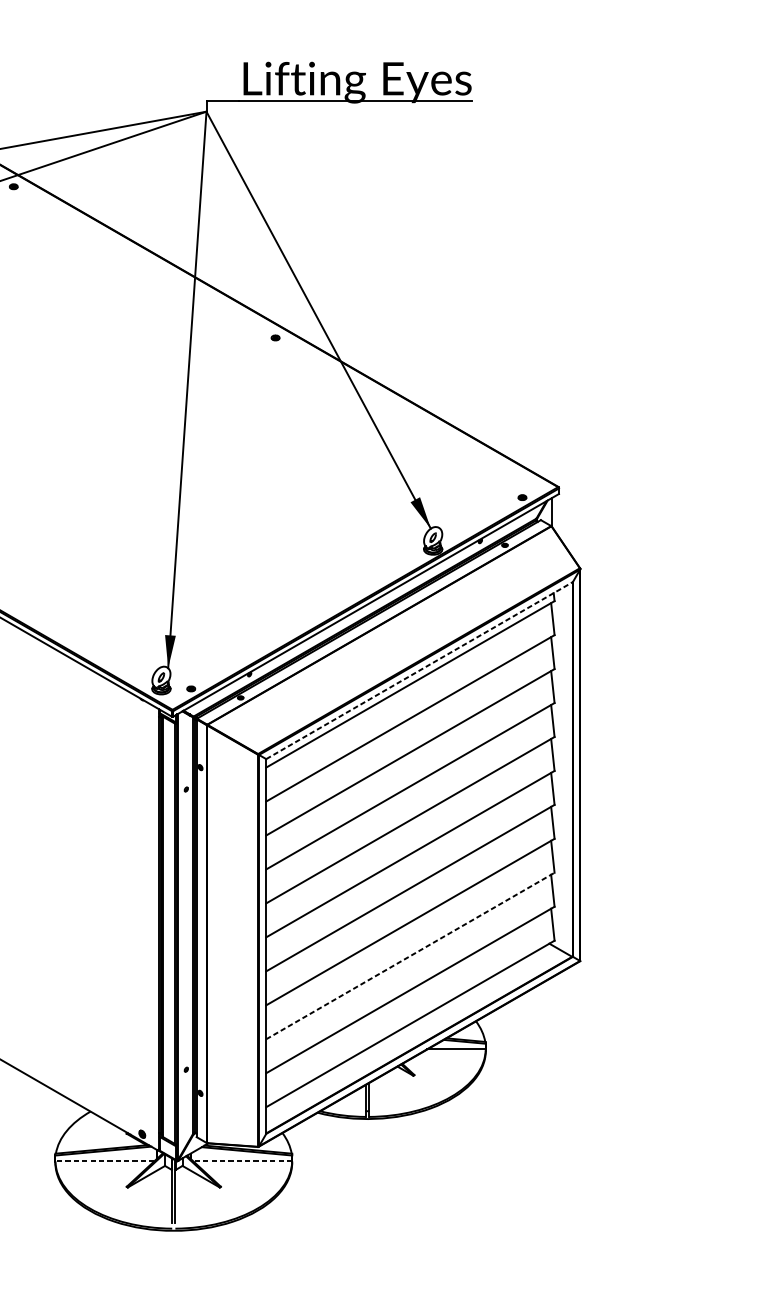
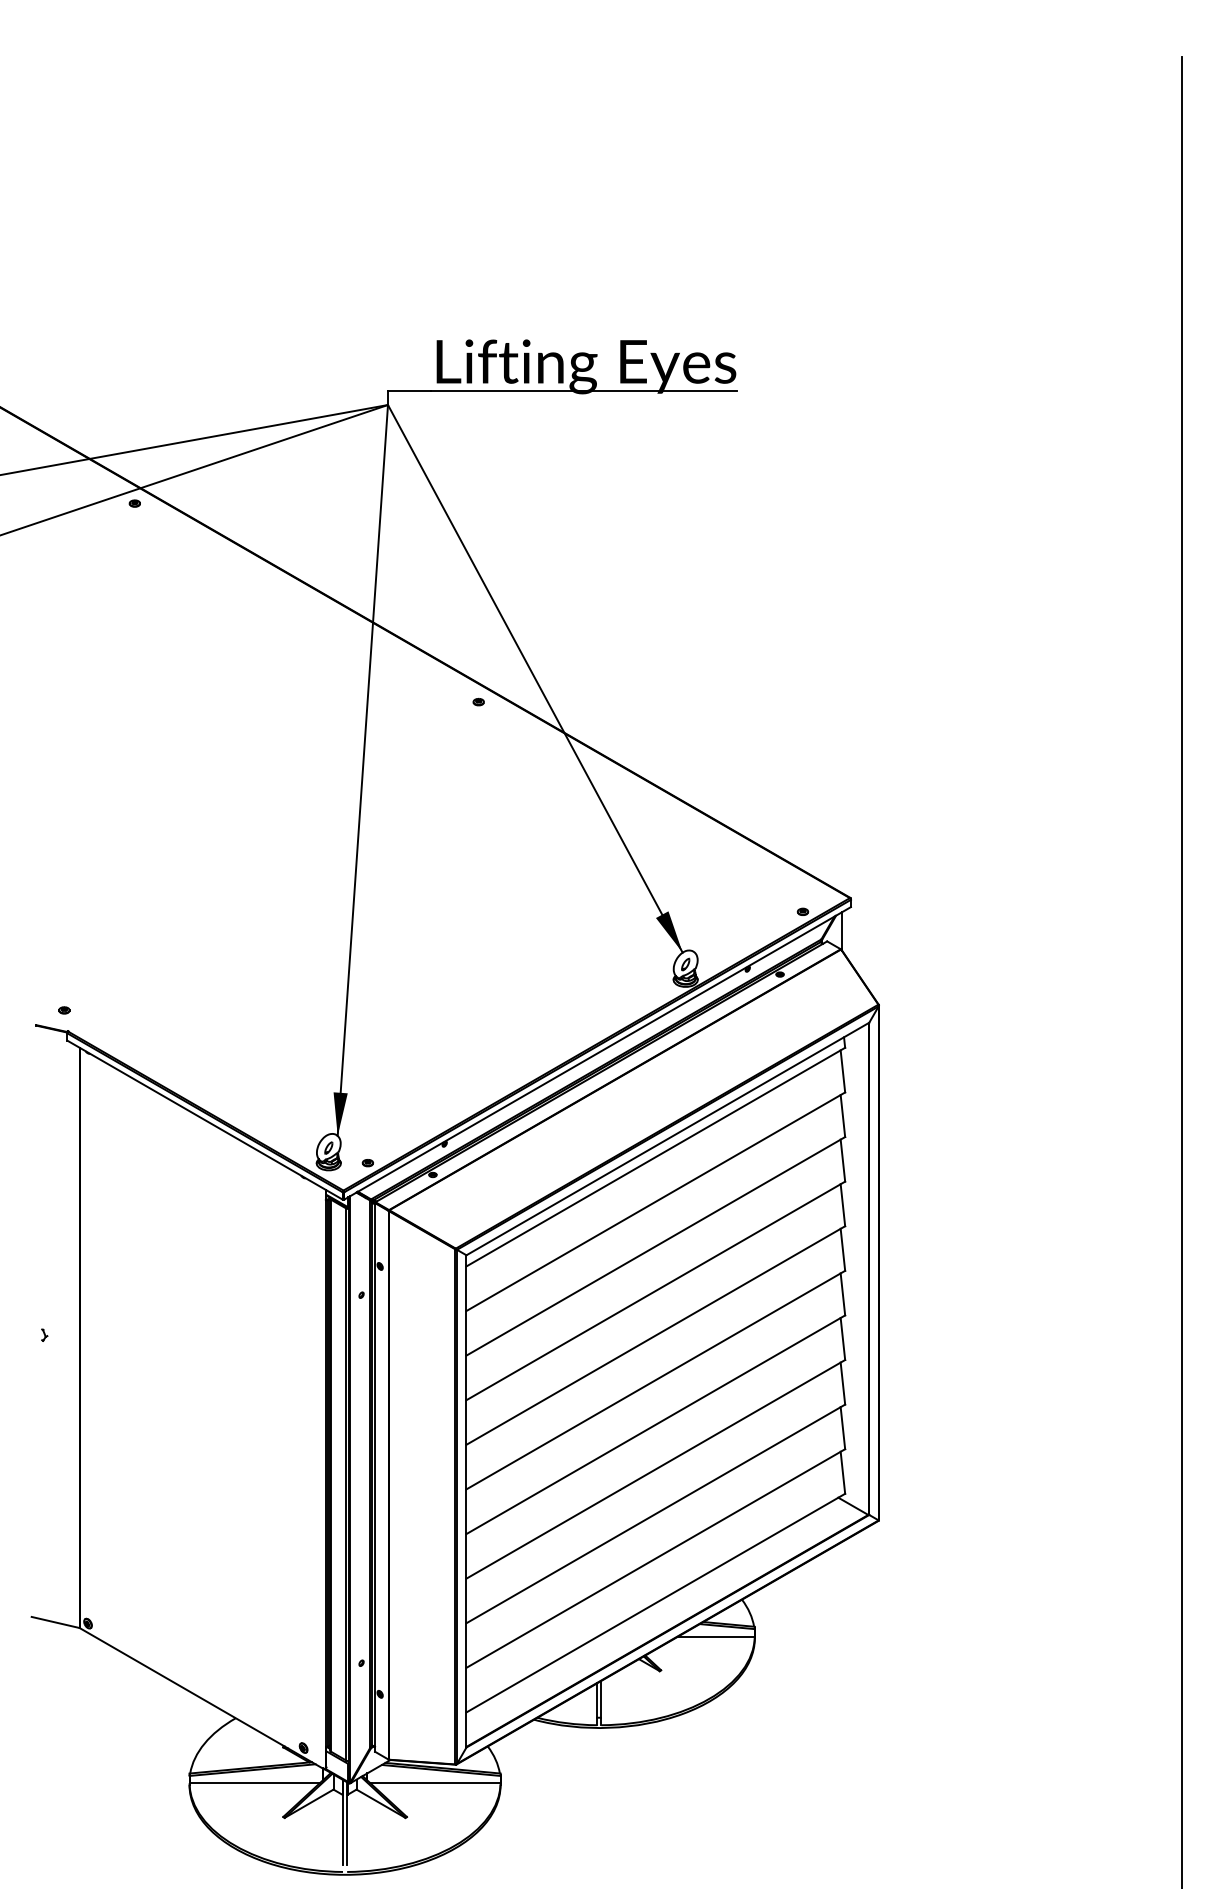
line: (419, 670) -> (667, 1139), dashed -> solid
line: (410, 955) -> (655, 1513), dashed -> solid
line: (104, 1161) -> (254, 1783), dashed -> solid
line: (242, 1161) -> (435, 1783), dashed -> solid

